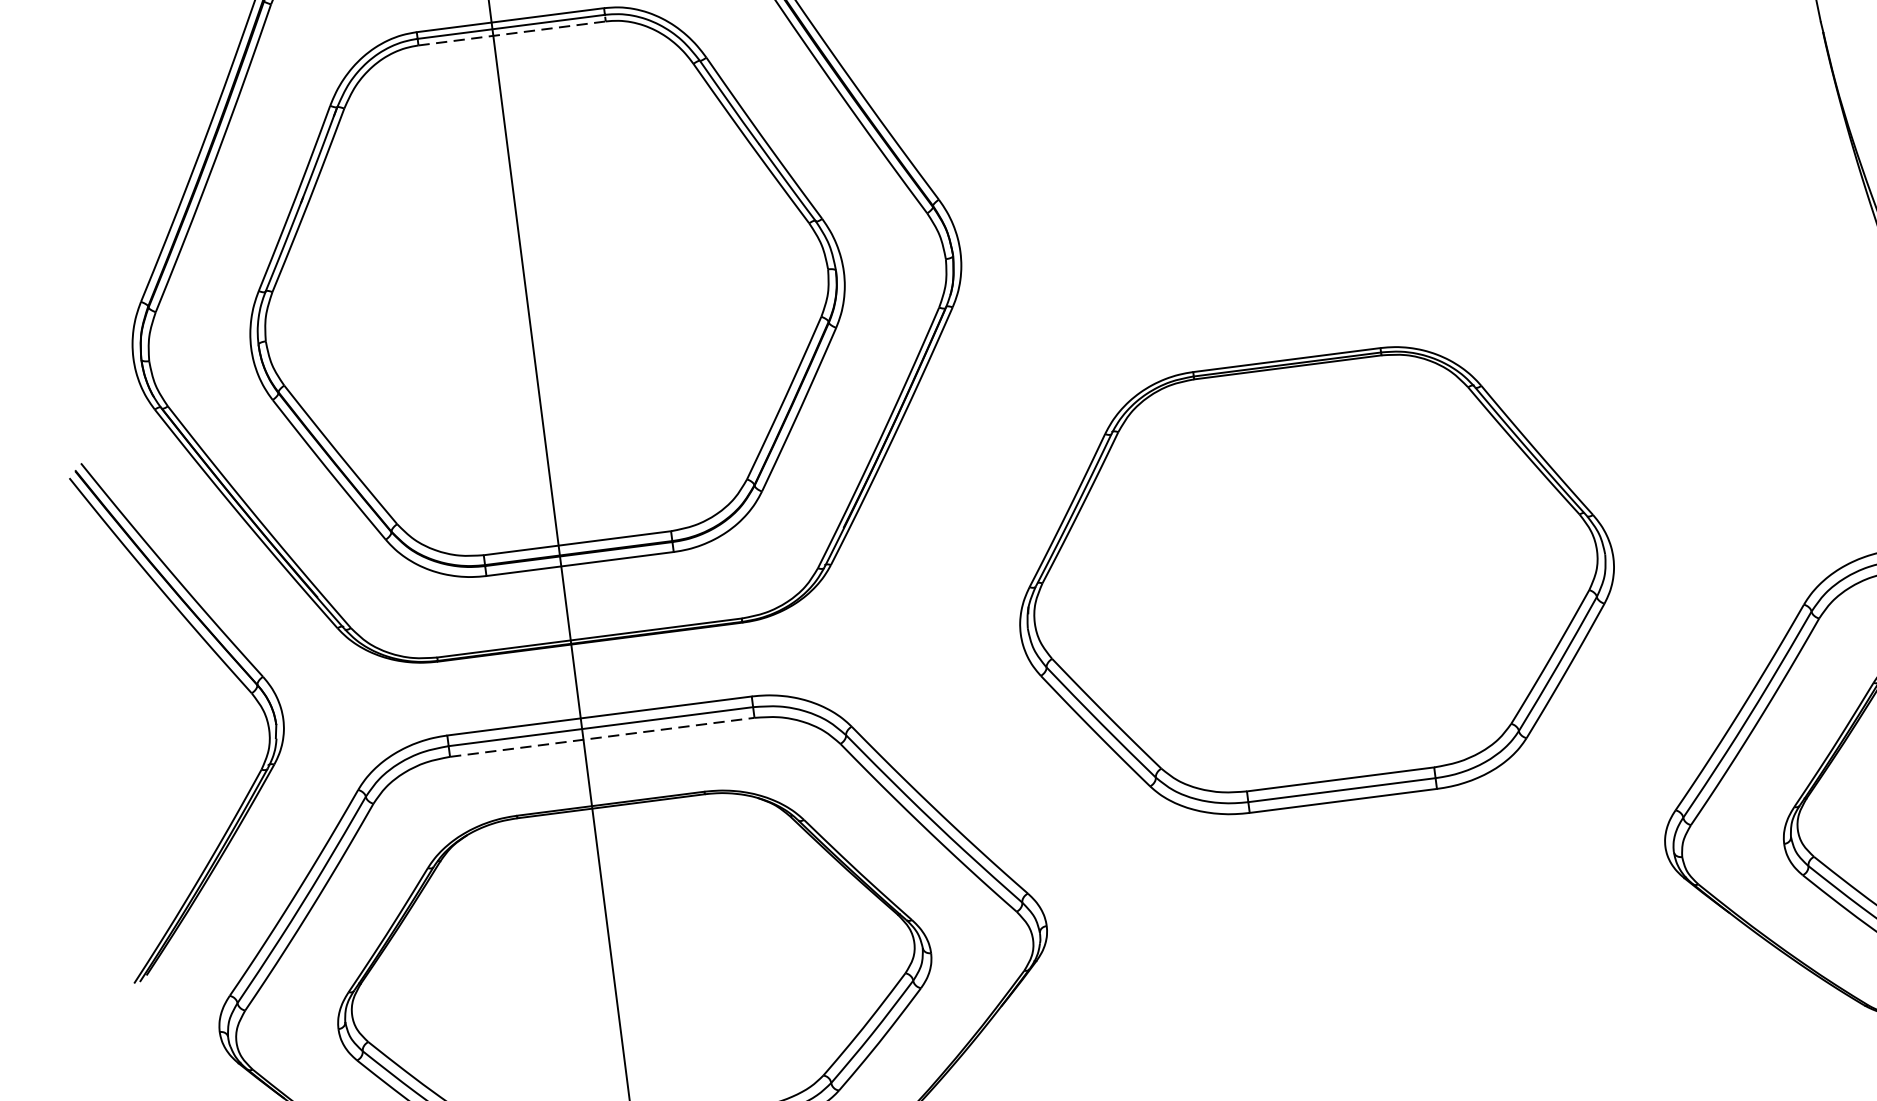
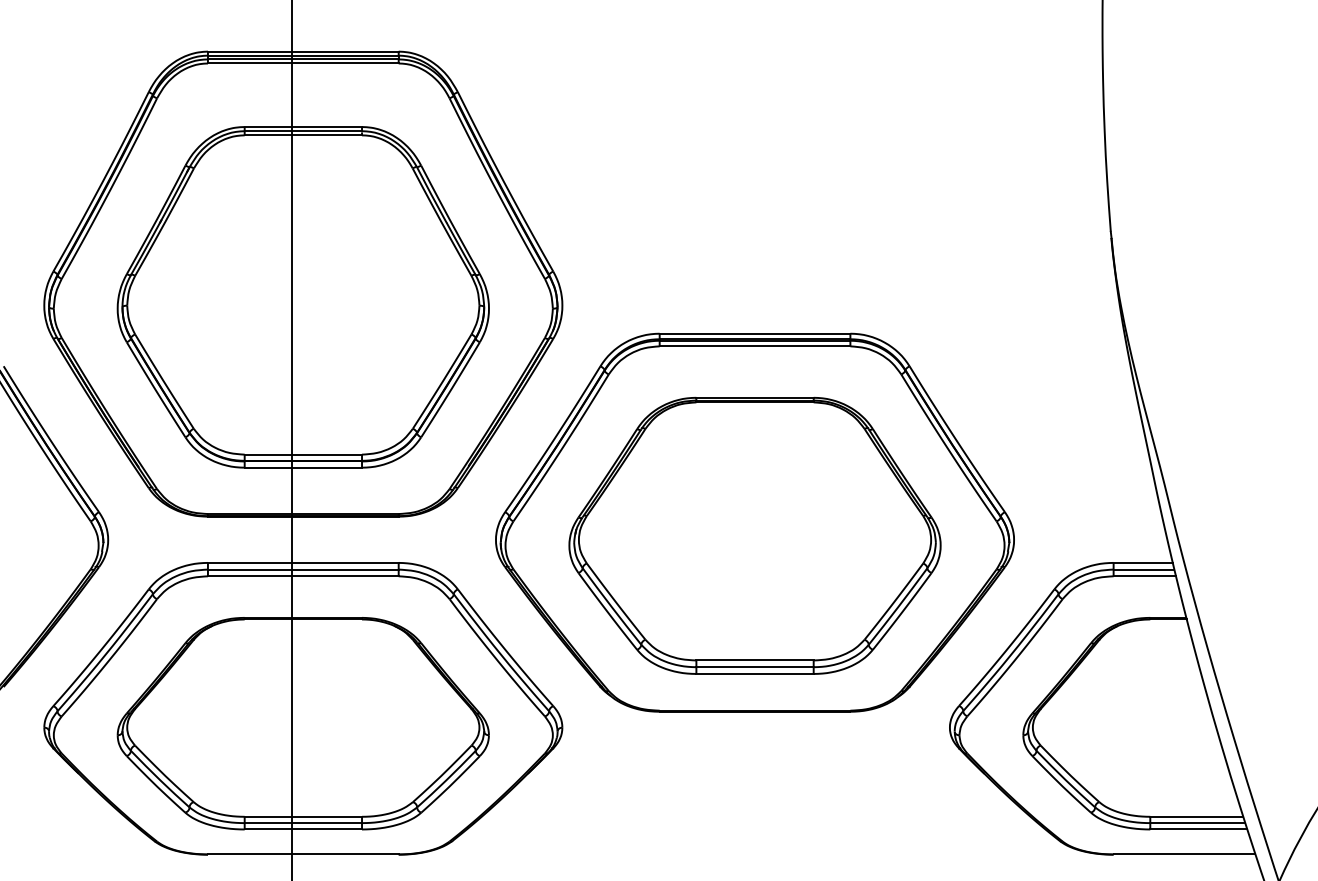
line: (512, 33) -> (303, 135), dashed -> solid
part: (1311, 559) -> (754, 522), added
line: (602, 737) -> (303, 576), dashed -> solid

